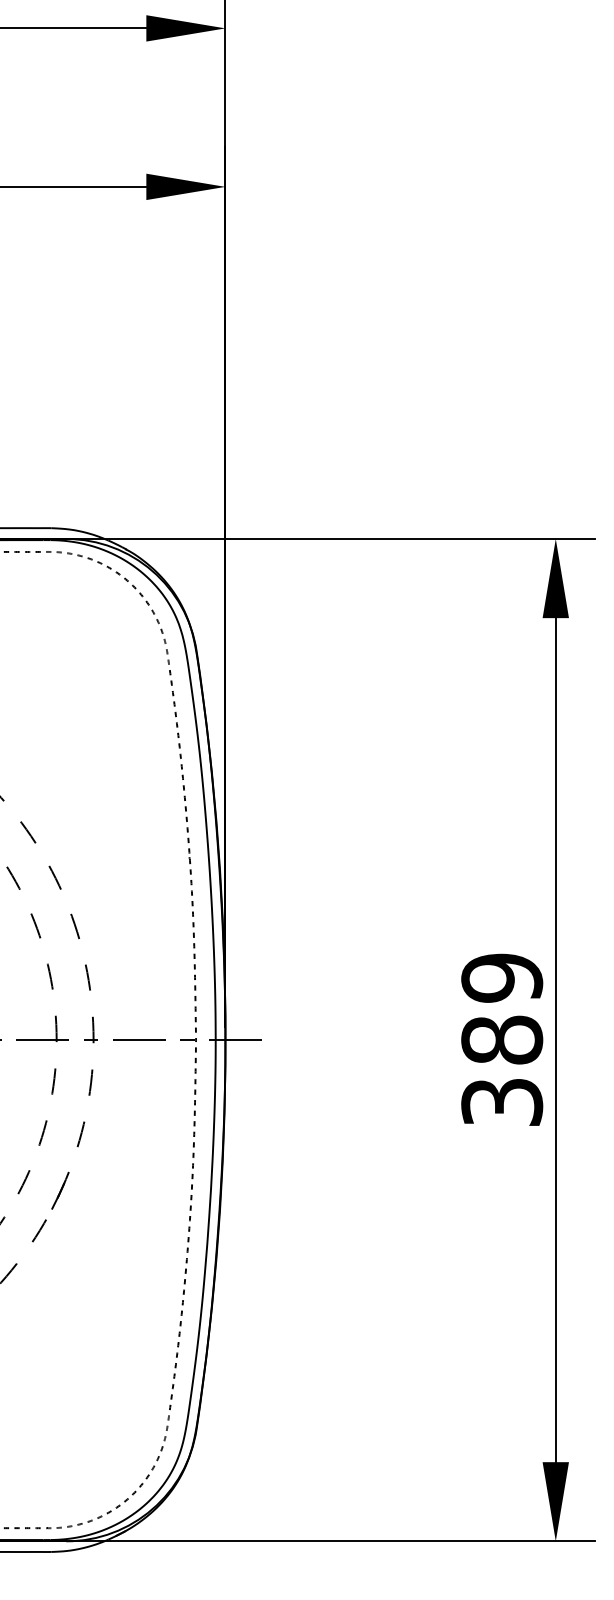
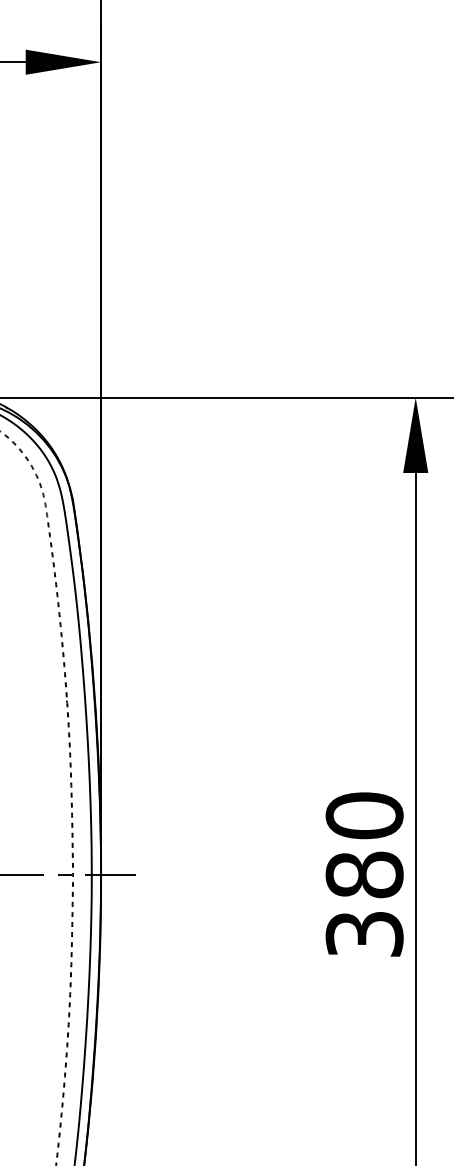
text: (502, 977) -> (364, 815), 389 -> 380

